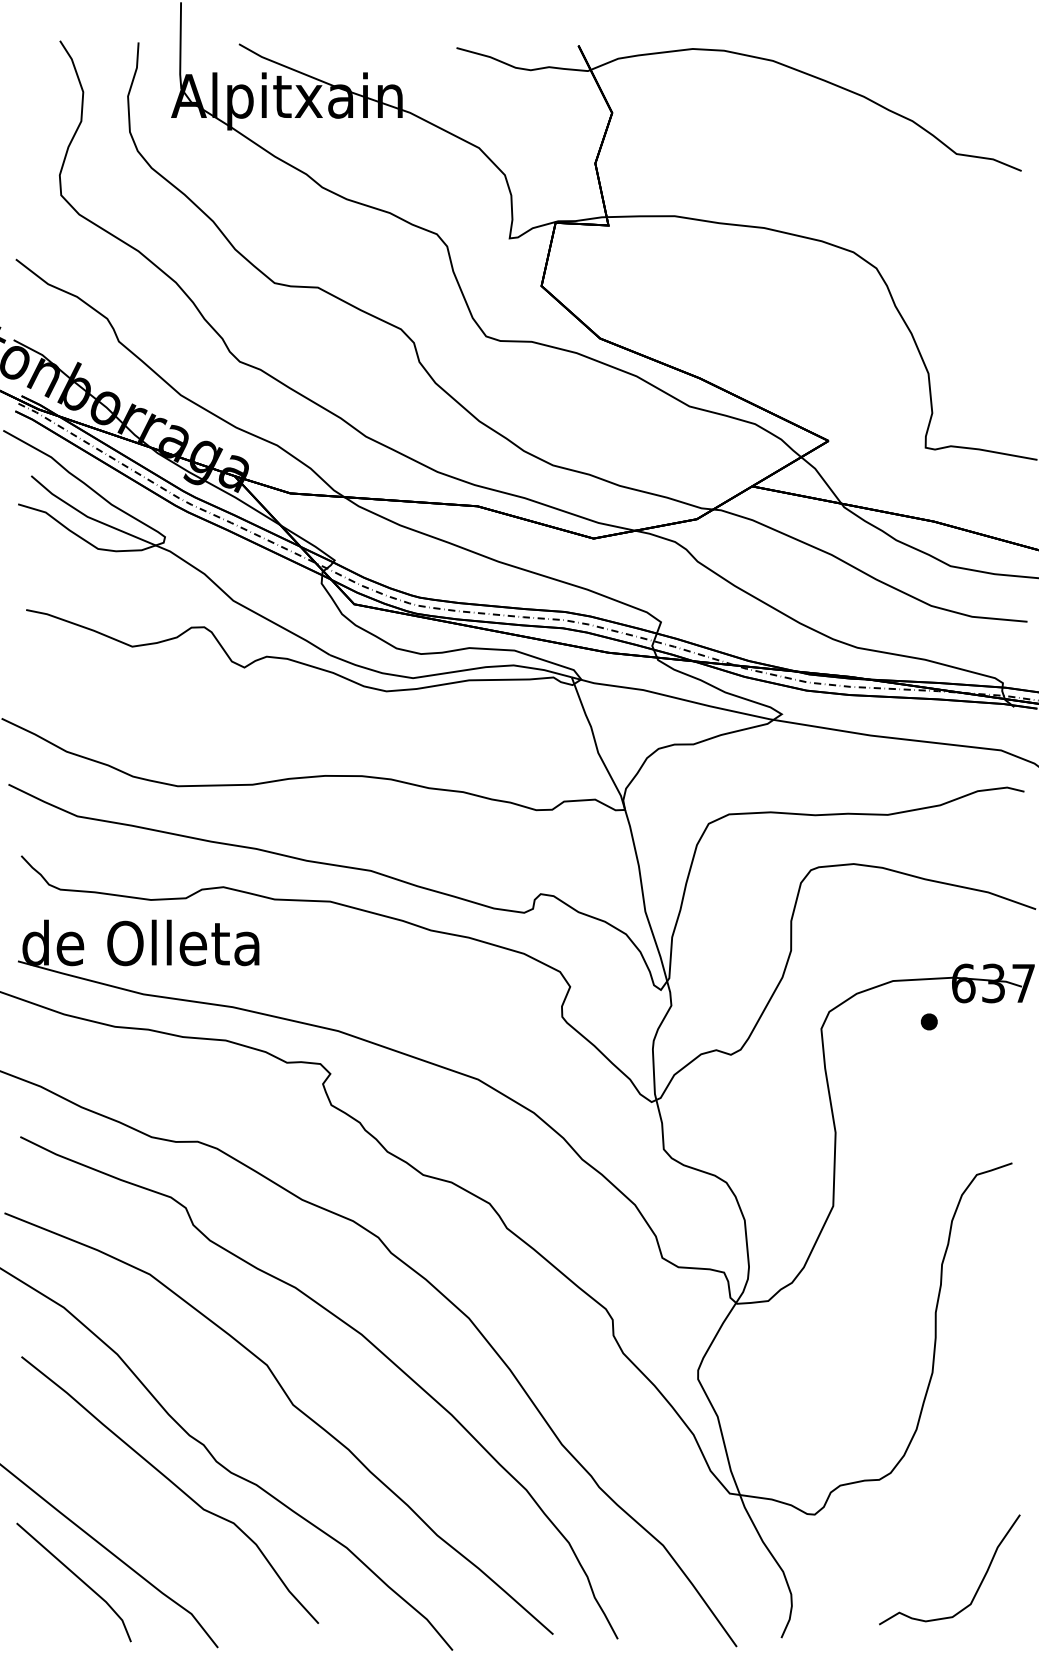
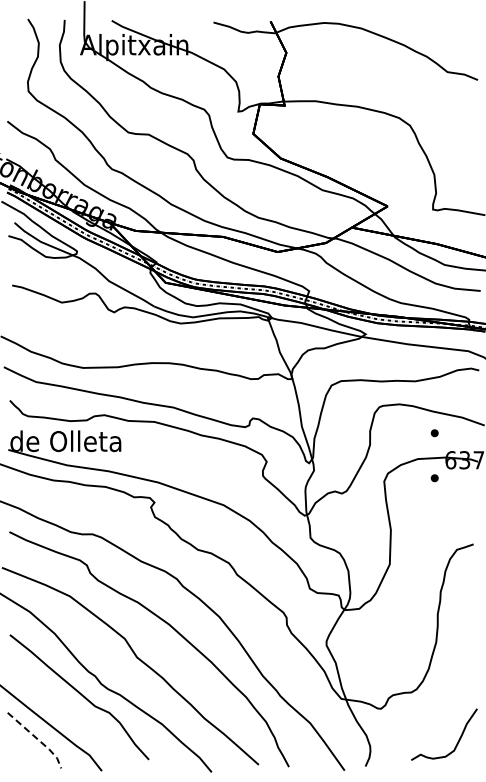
part: (928, 926) -> (434, 433), added
line: (82, 1580) -> (38, 739), solid -> dashed

